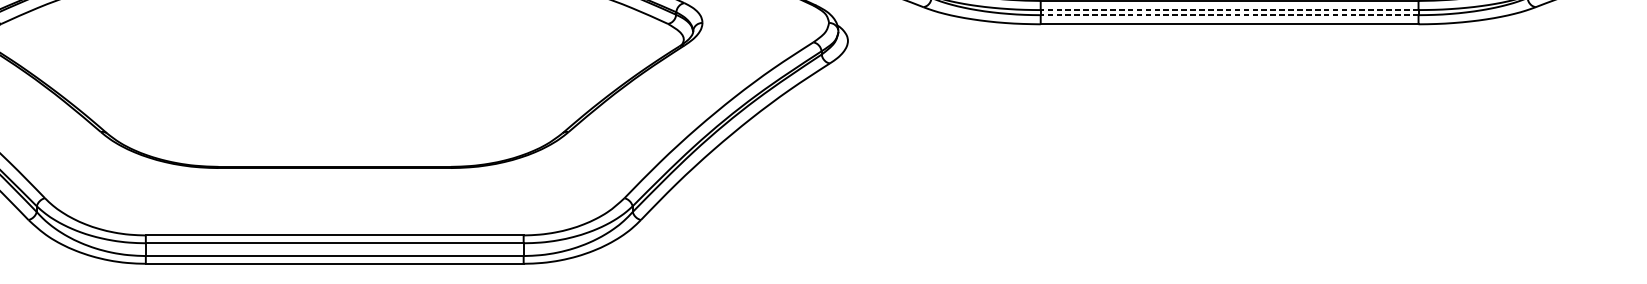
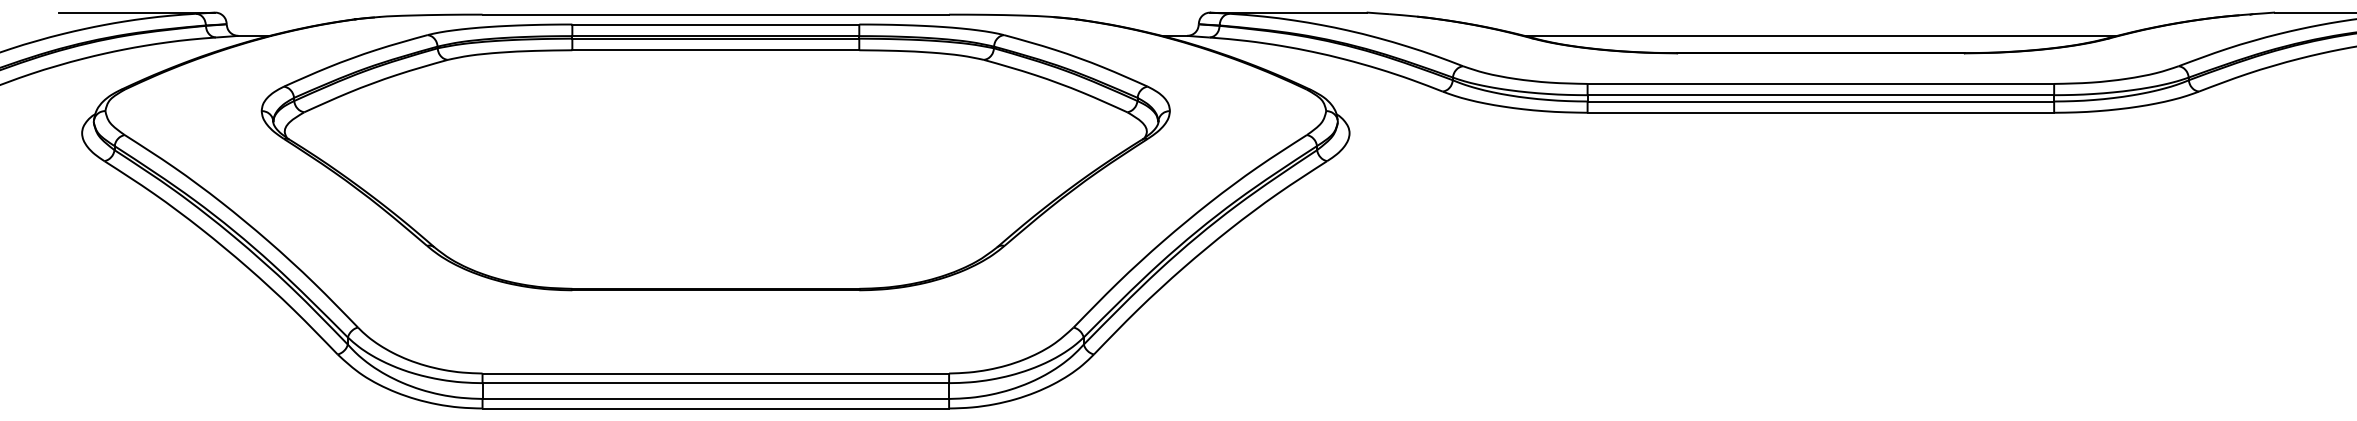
line: (1229, 10) -> (1820, 95), dashed -> solid
line: (1229, 15) -> (1820, 101), dashed -> solid

